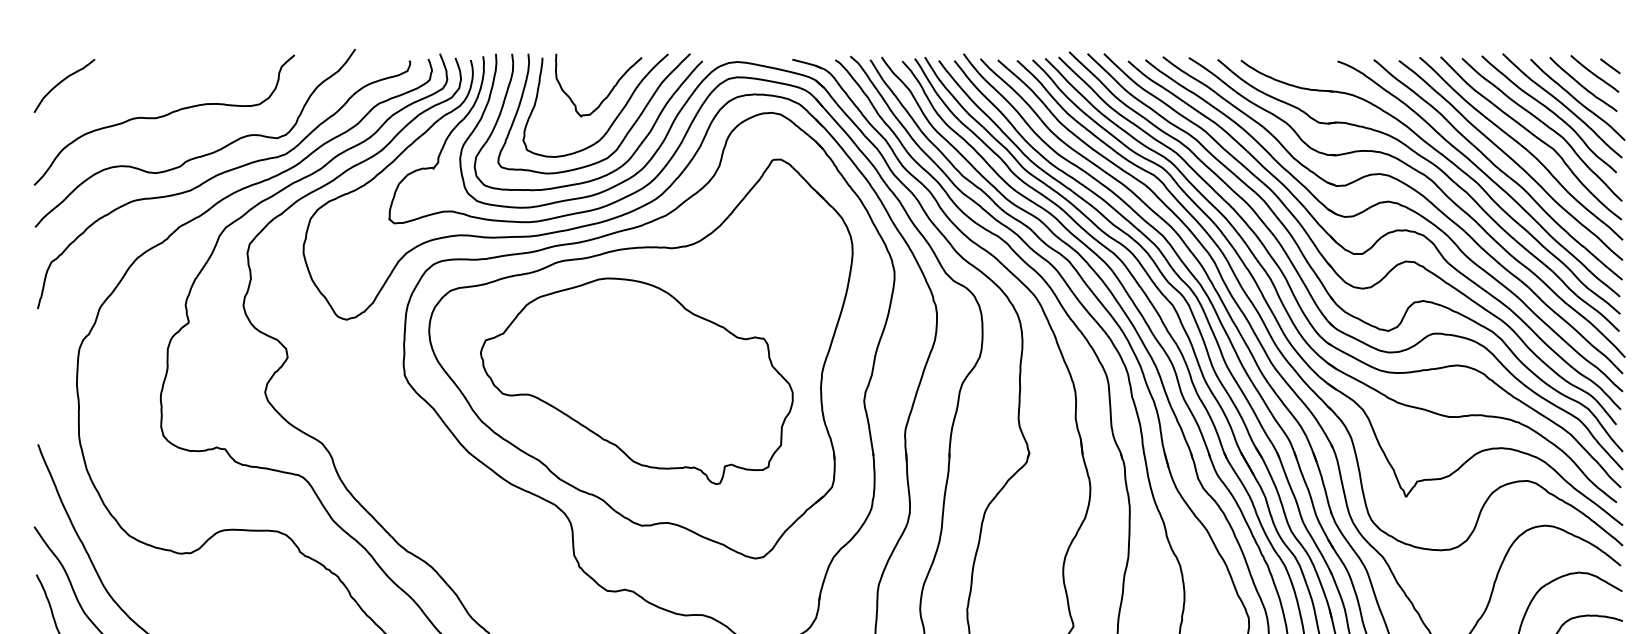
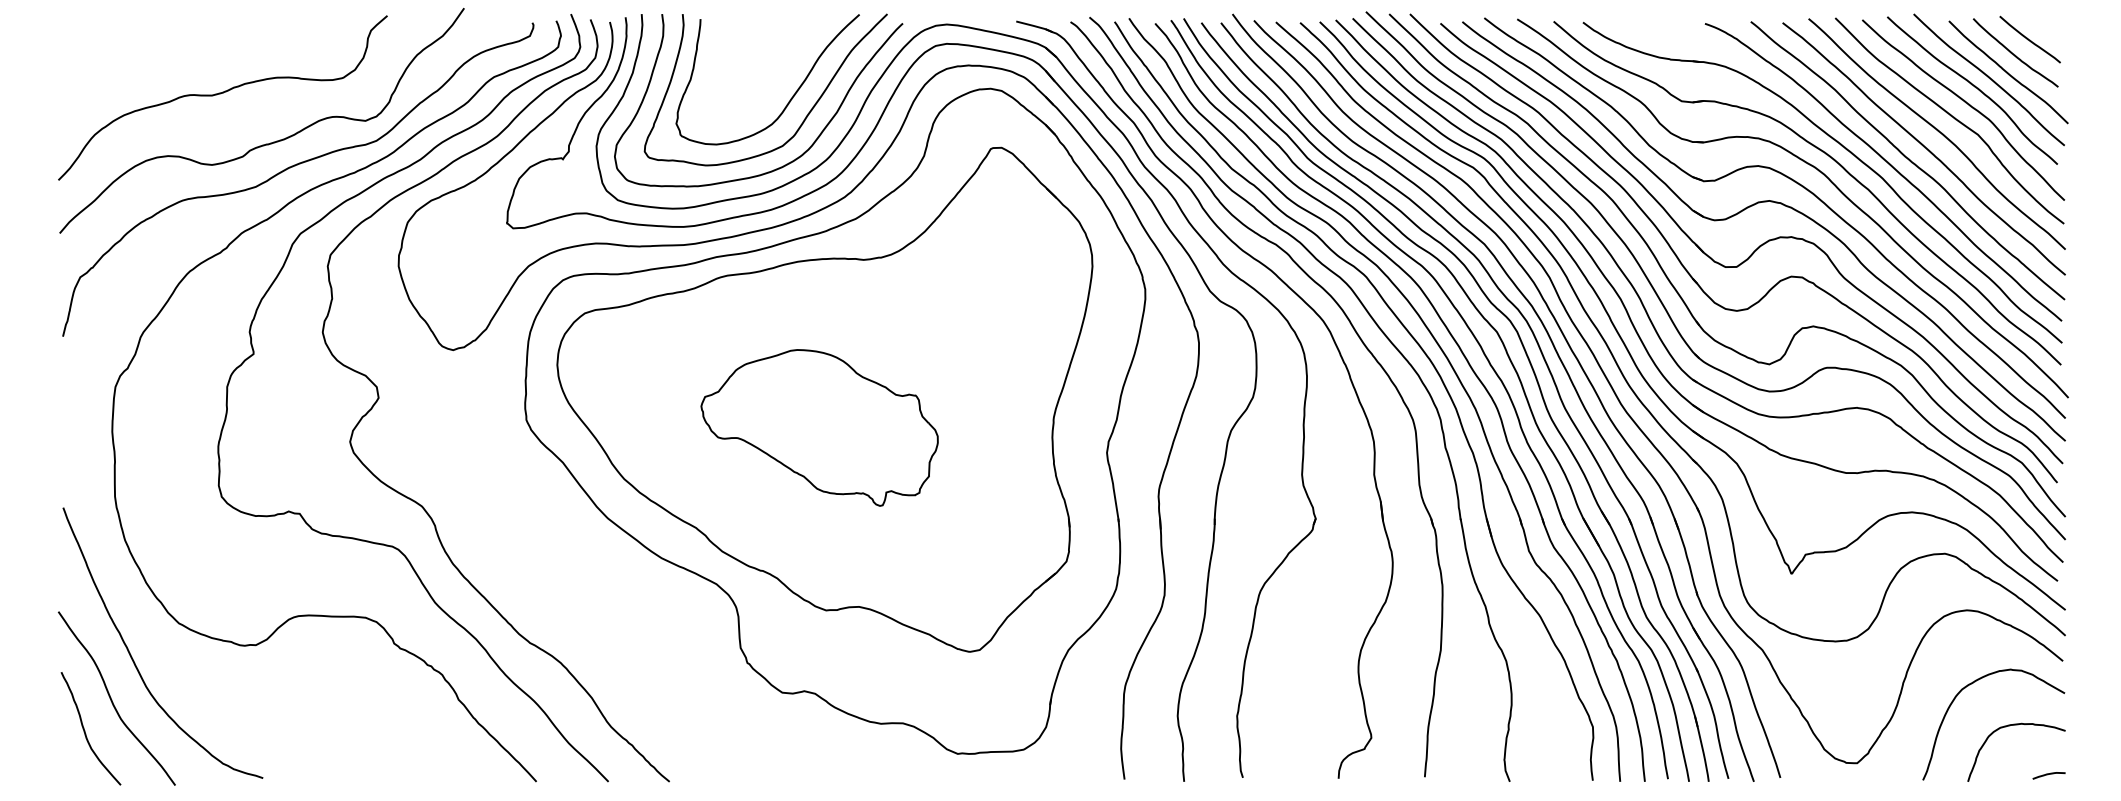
line: (1610, 65) -> (2049, 29), removed
curve: (62, 81) -> (94, 49), removed
curve: (608, 92) -> (784, 63), removed
part: (636, 380) -> (819, 427), size x0.6

